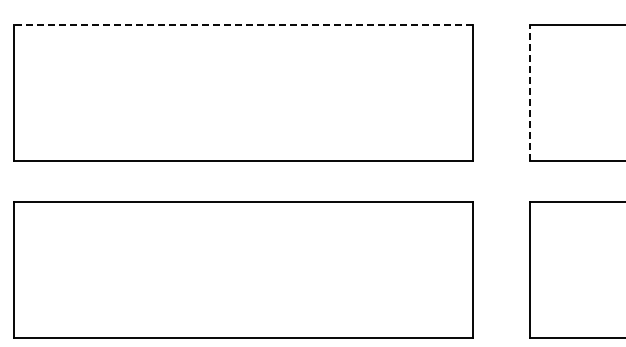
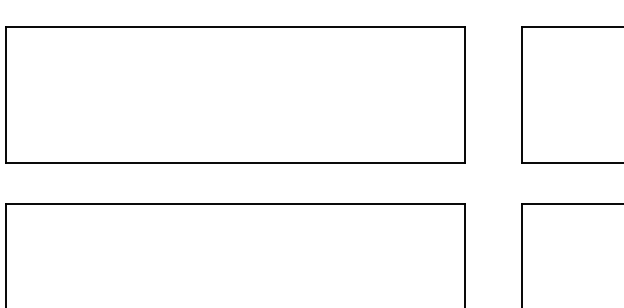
line: (242, 25) -> (234, 27), dashed -> solid
line: (530, 92) -> (522, 94), dashed -> solid

